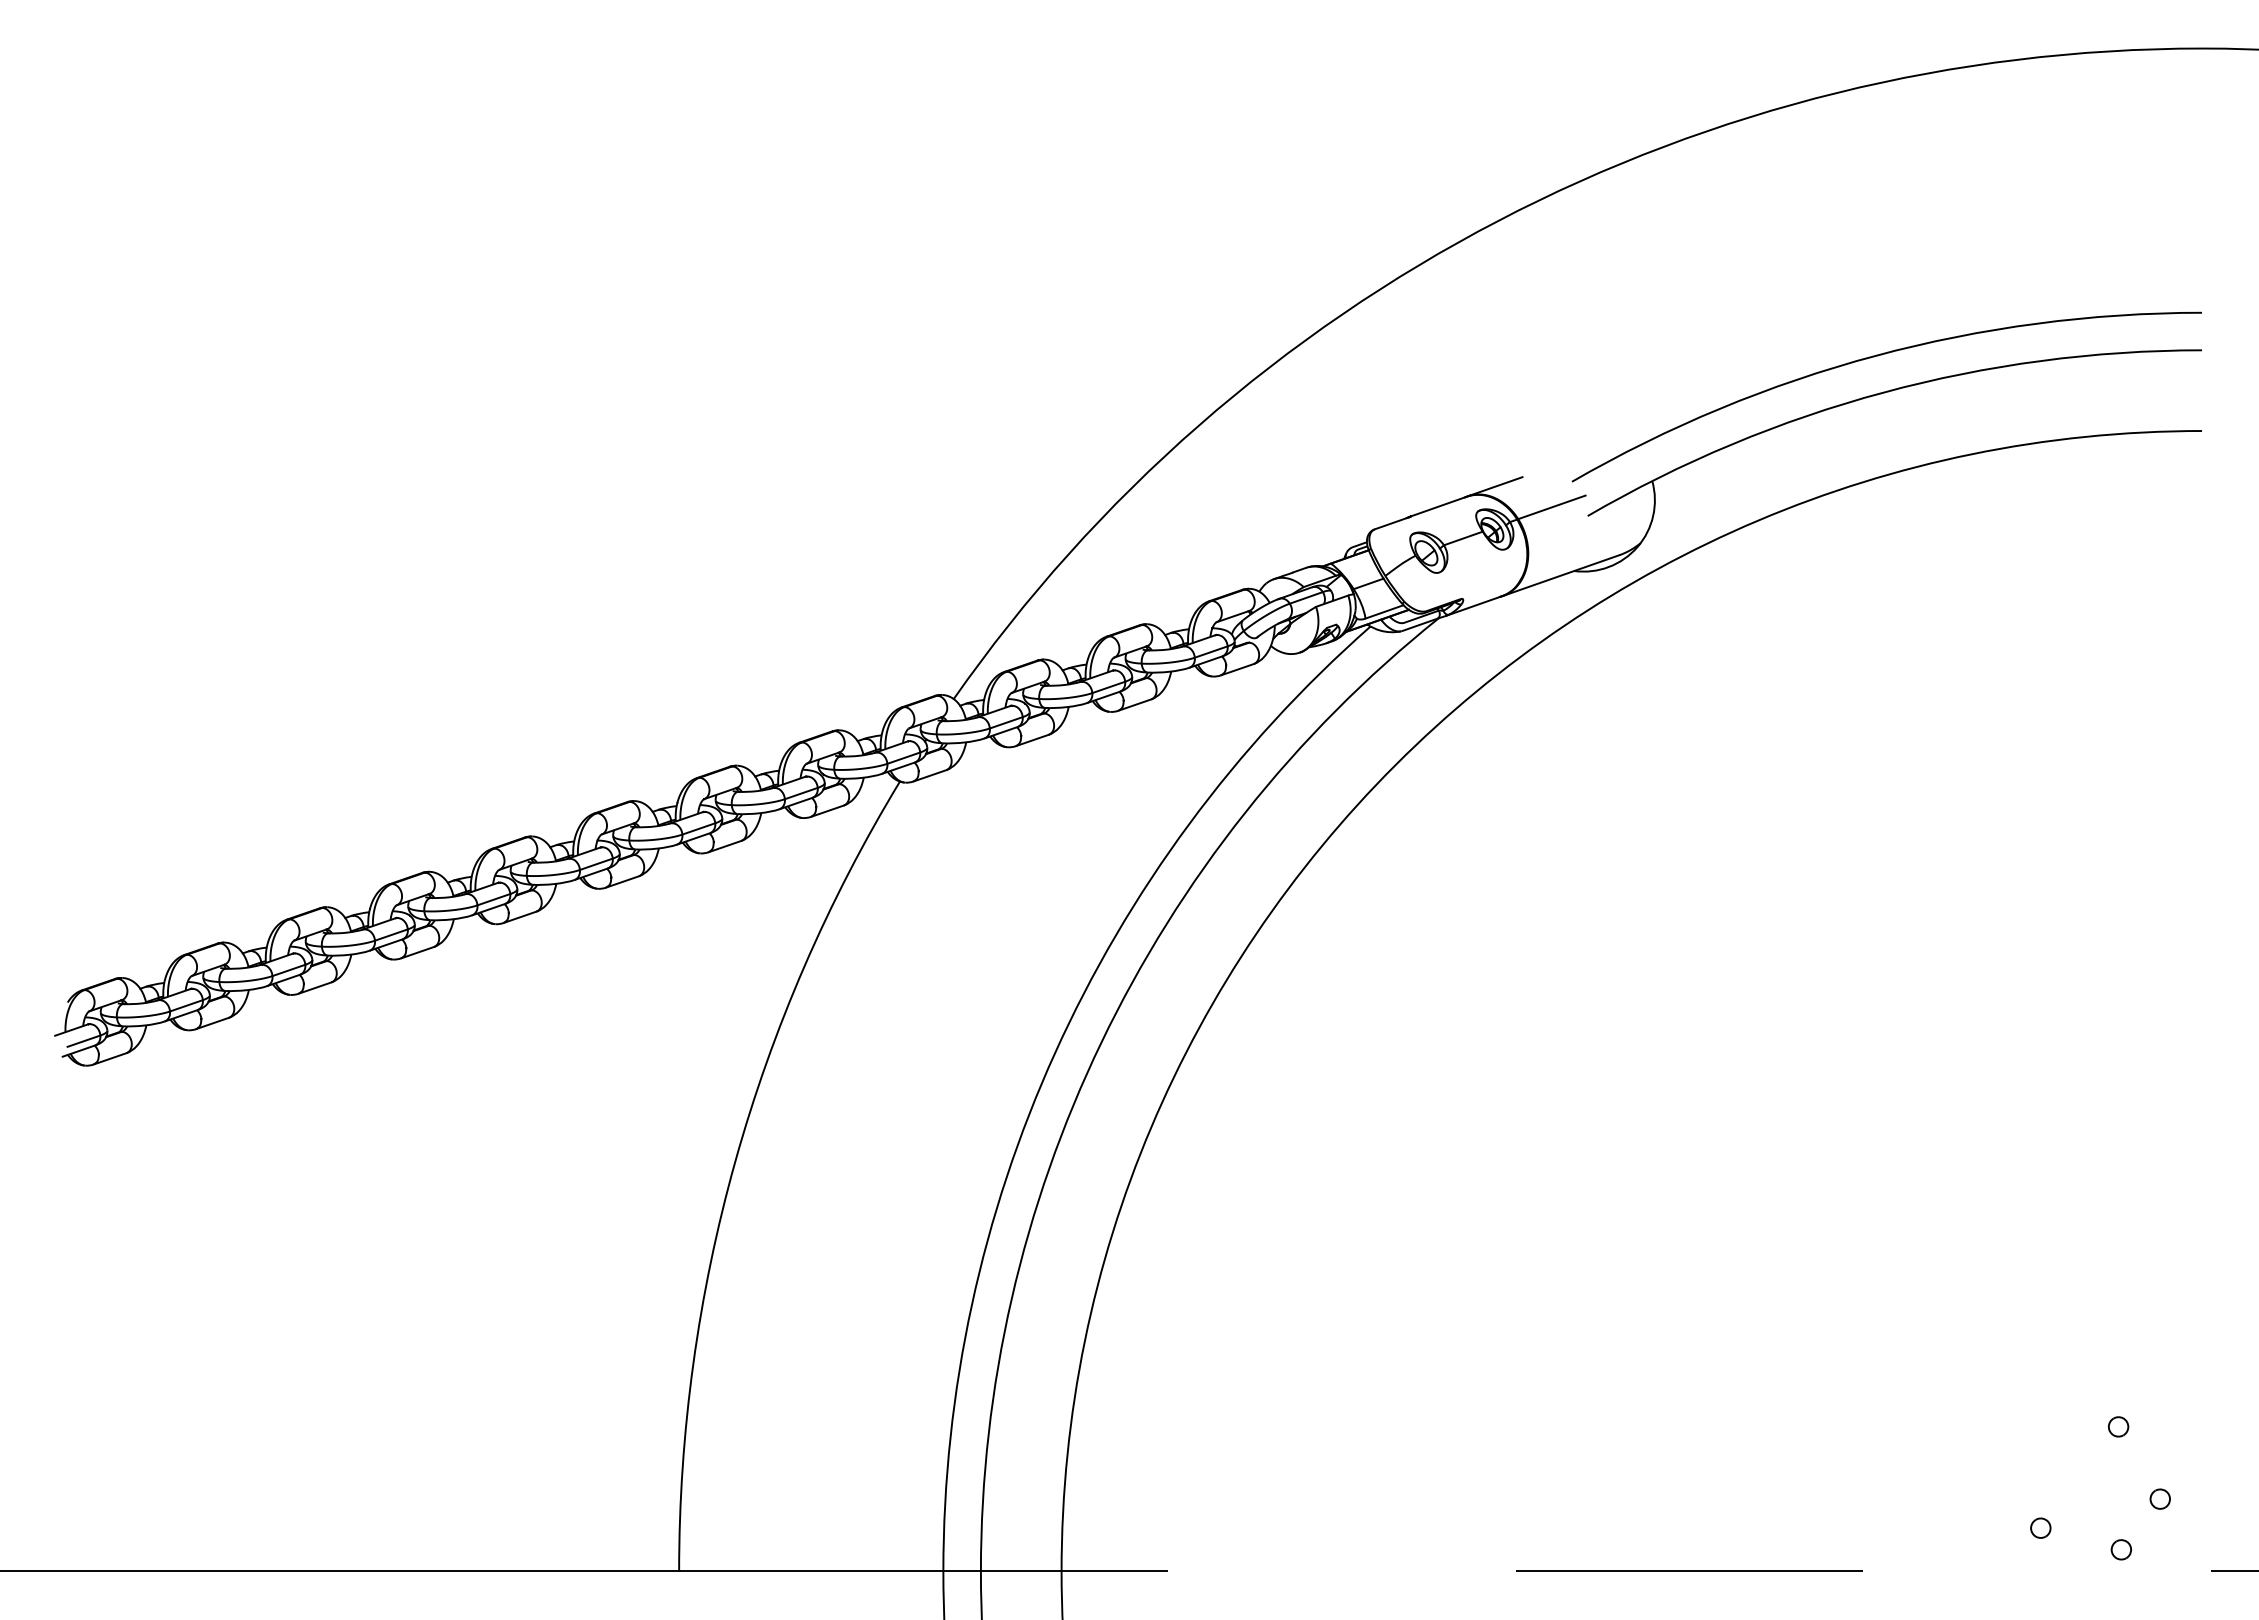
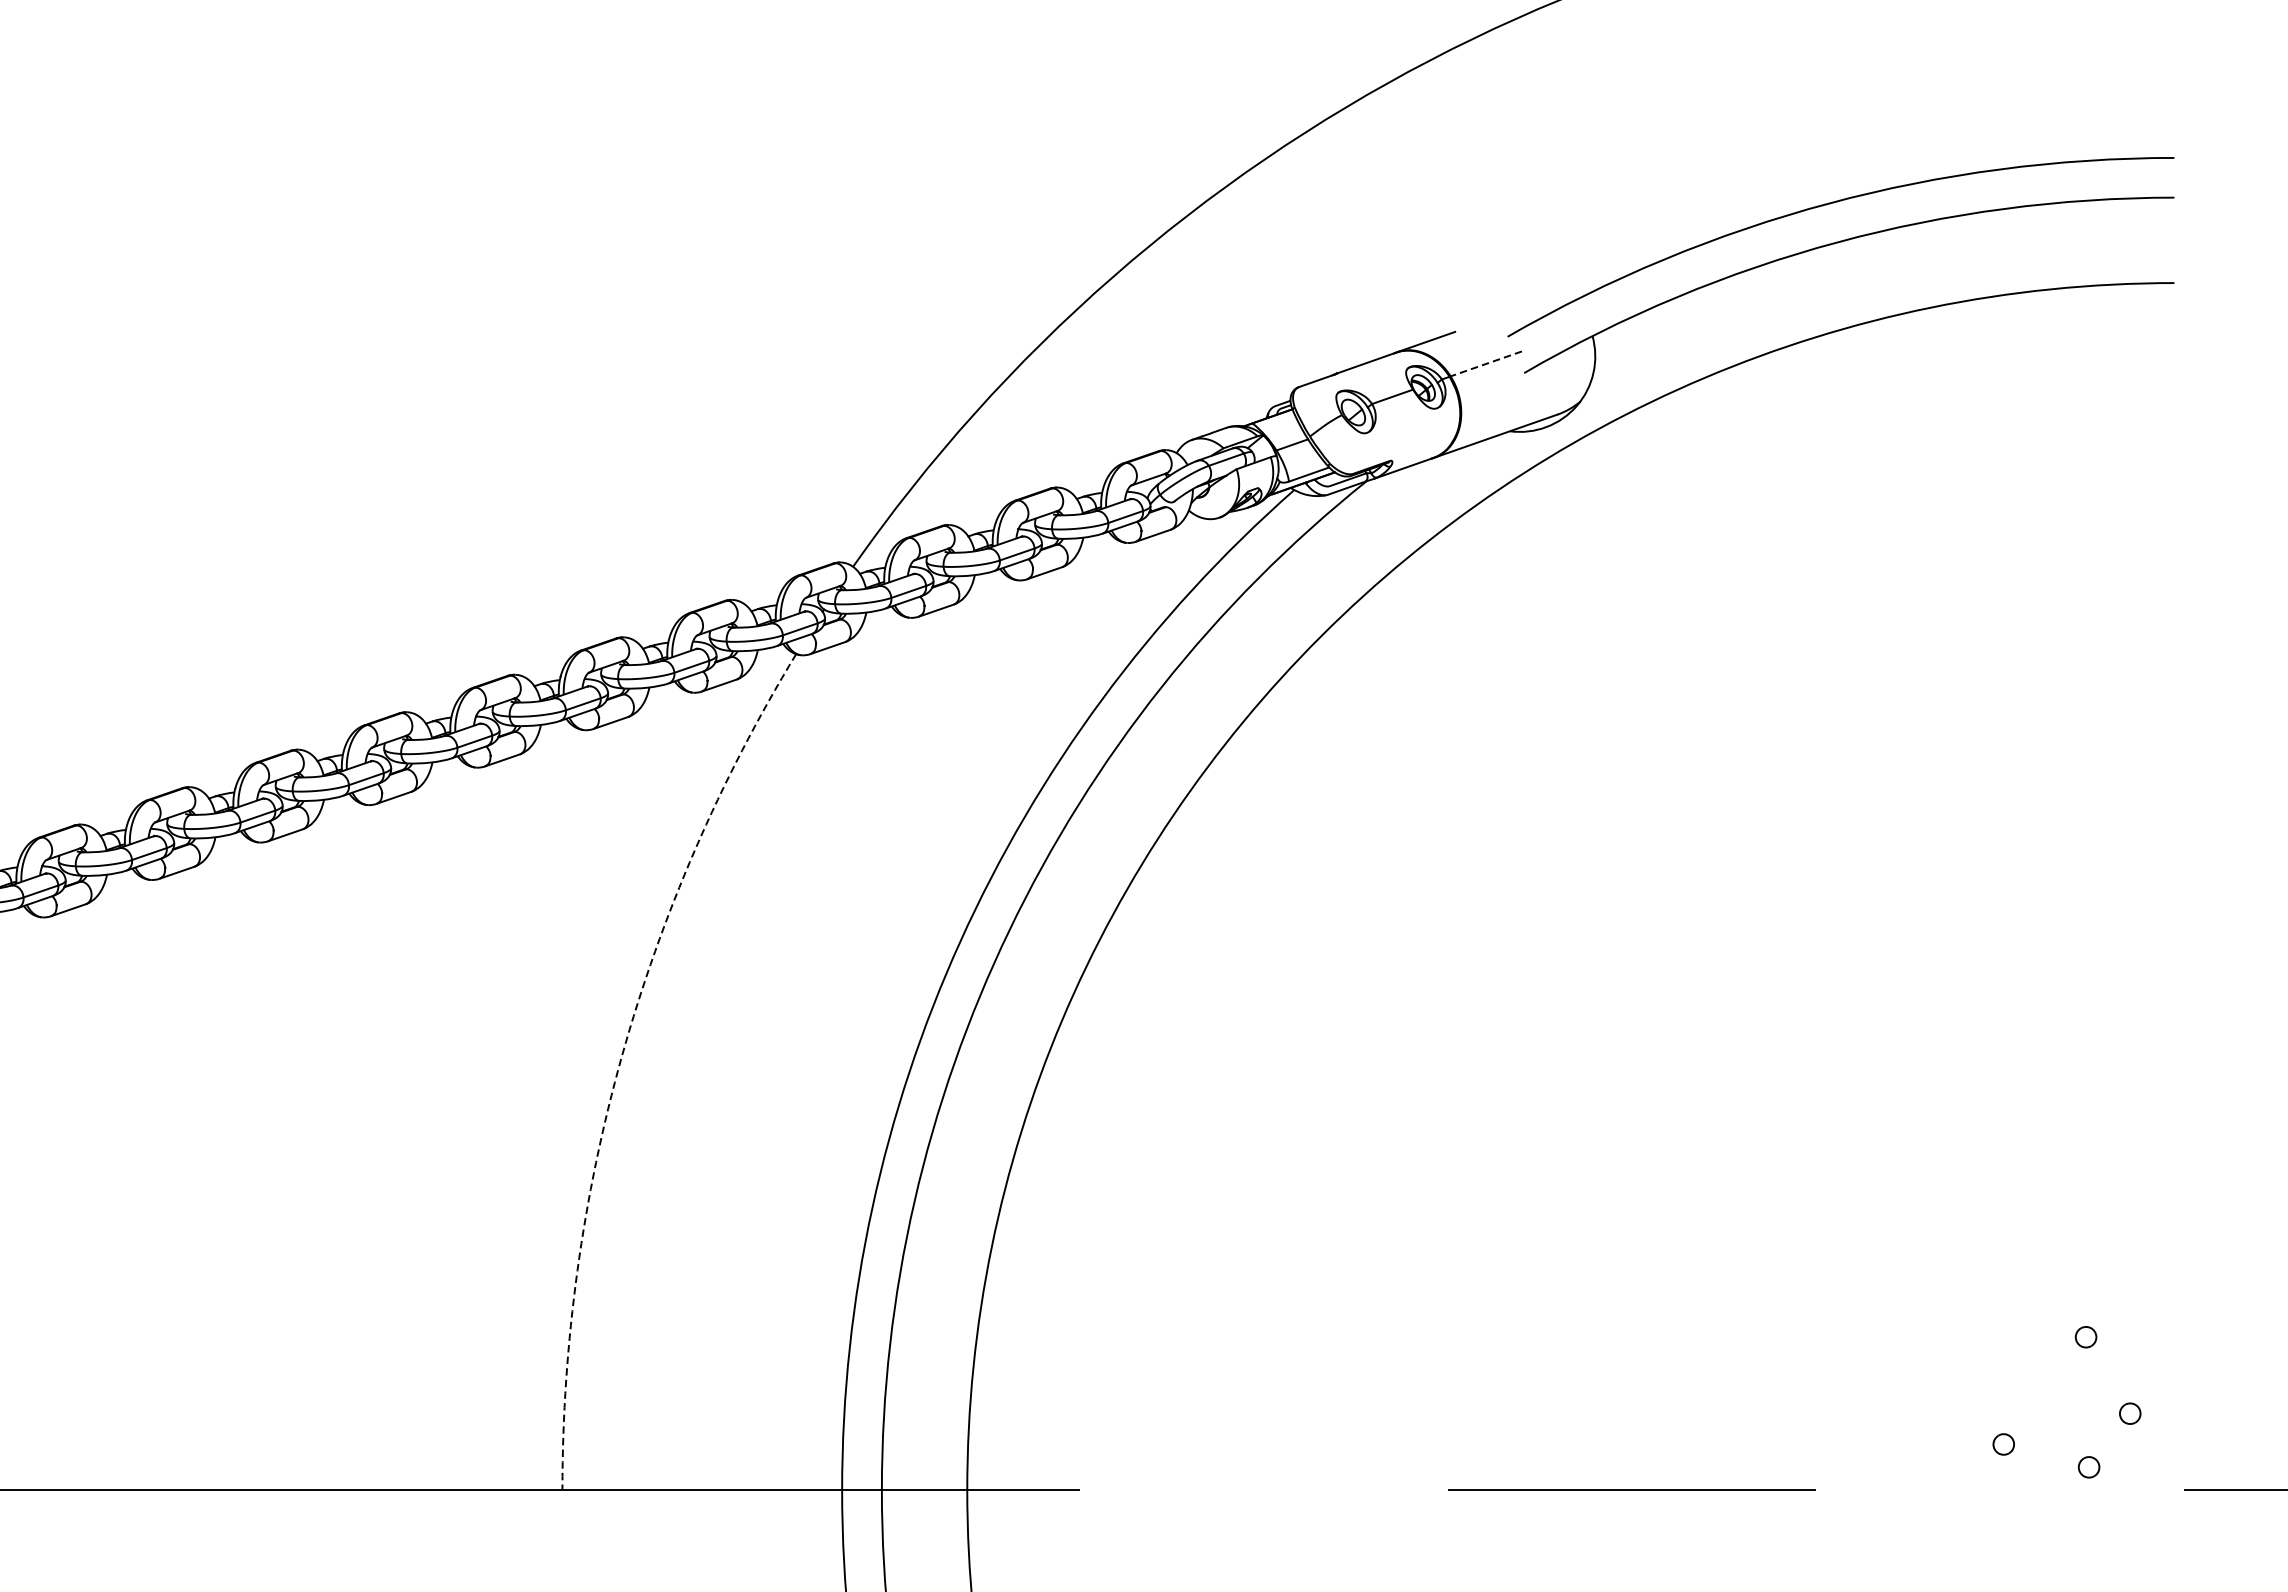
line: (1551, 507) -> (1485, 364), solid -> dashed
arc: (735, 1161) -> (622, 1056), solid -> dashed

